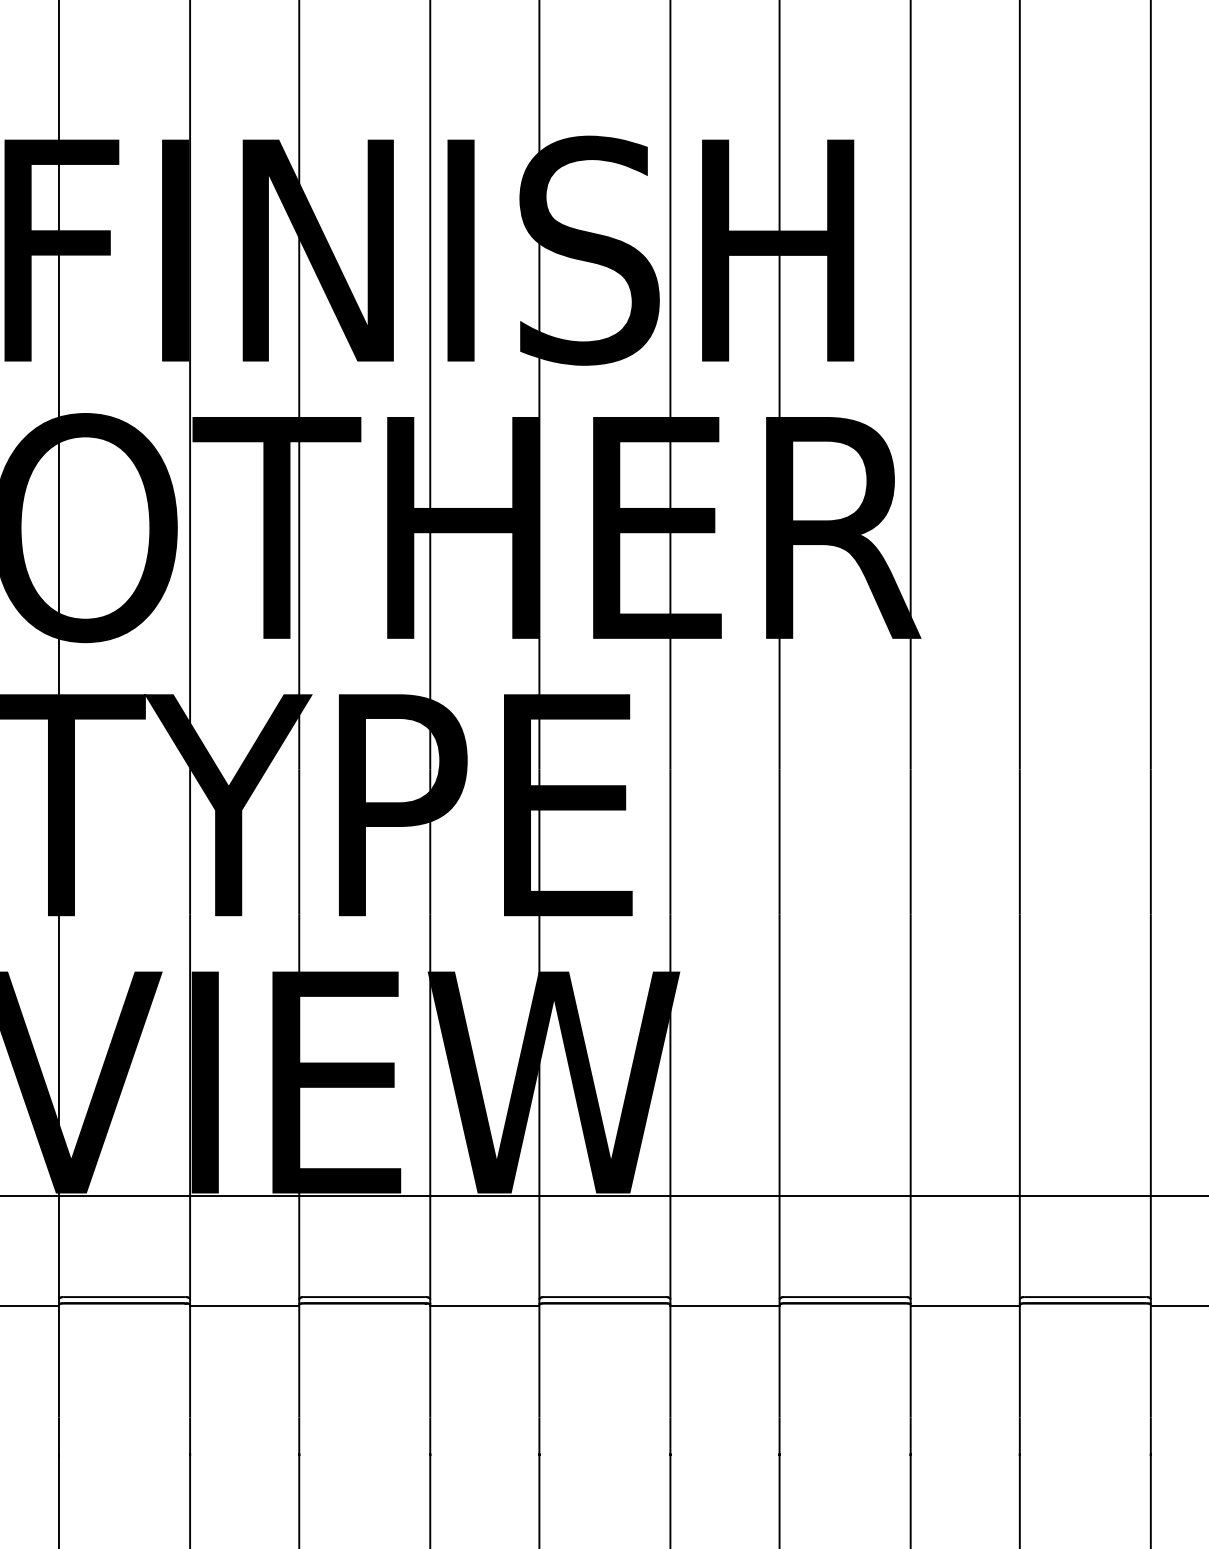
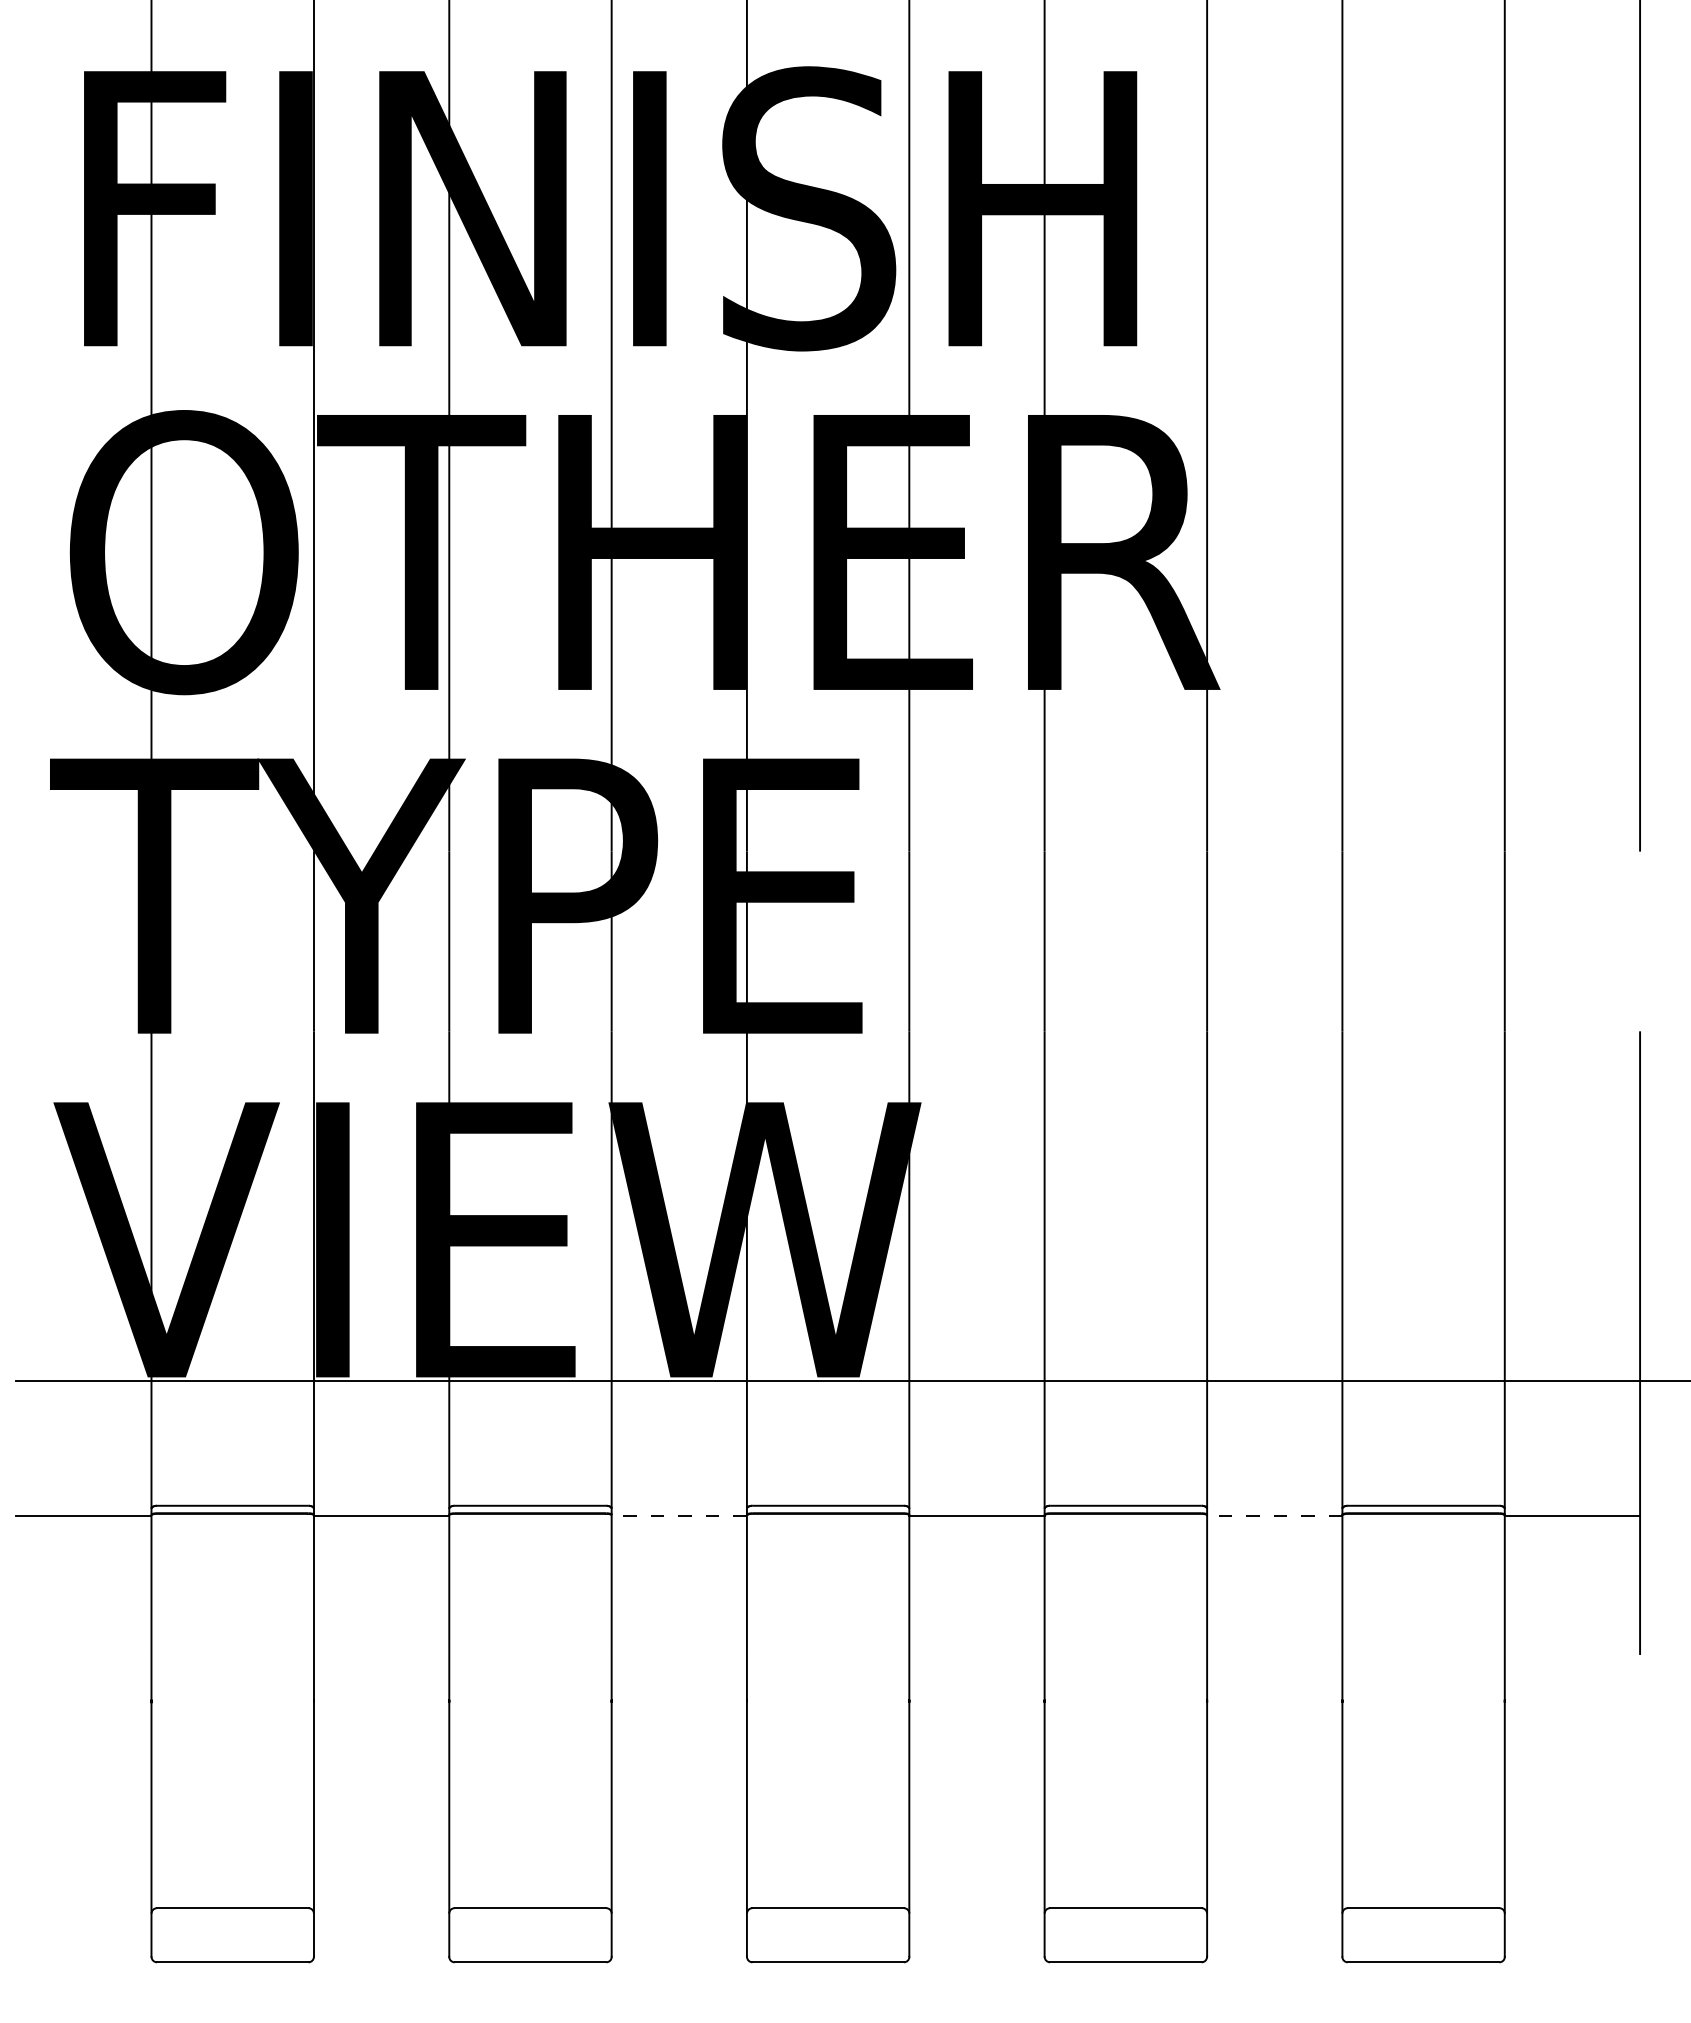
line: (484, 1305) -> (679, 1516), solid -> dashed
line: (965, 1305) -> (1274, 1516), solid -> dashed

